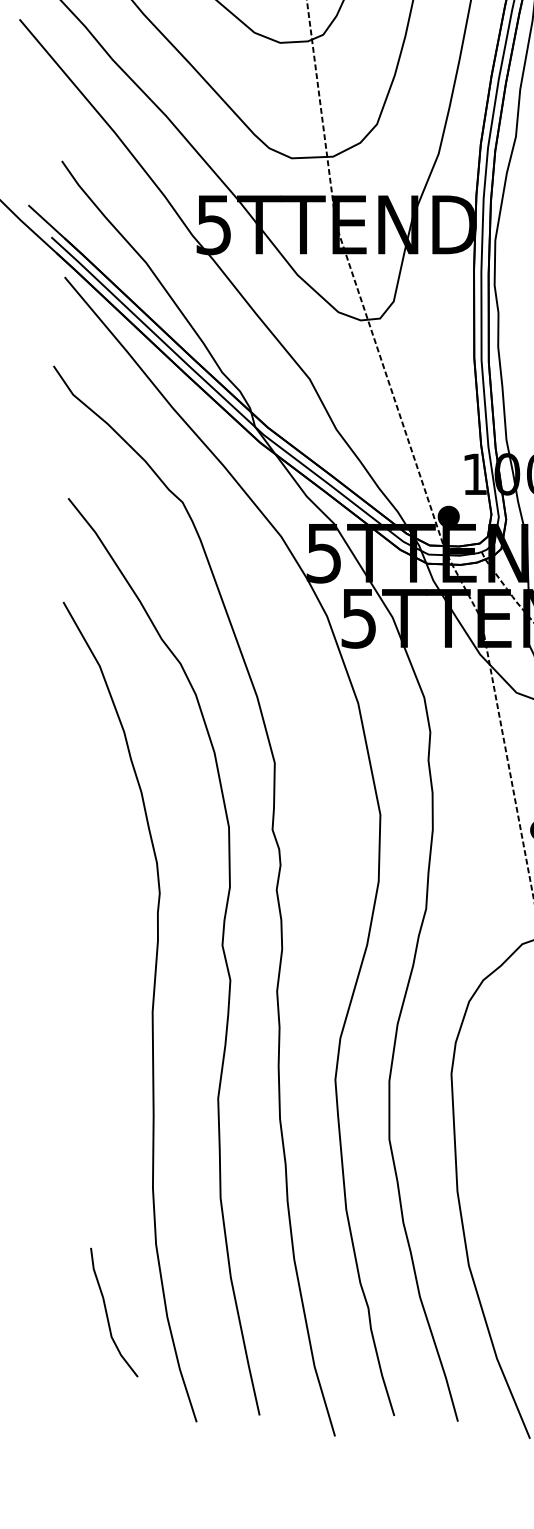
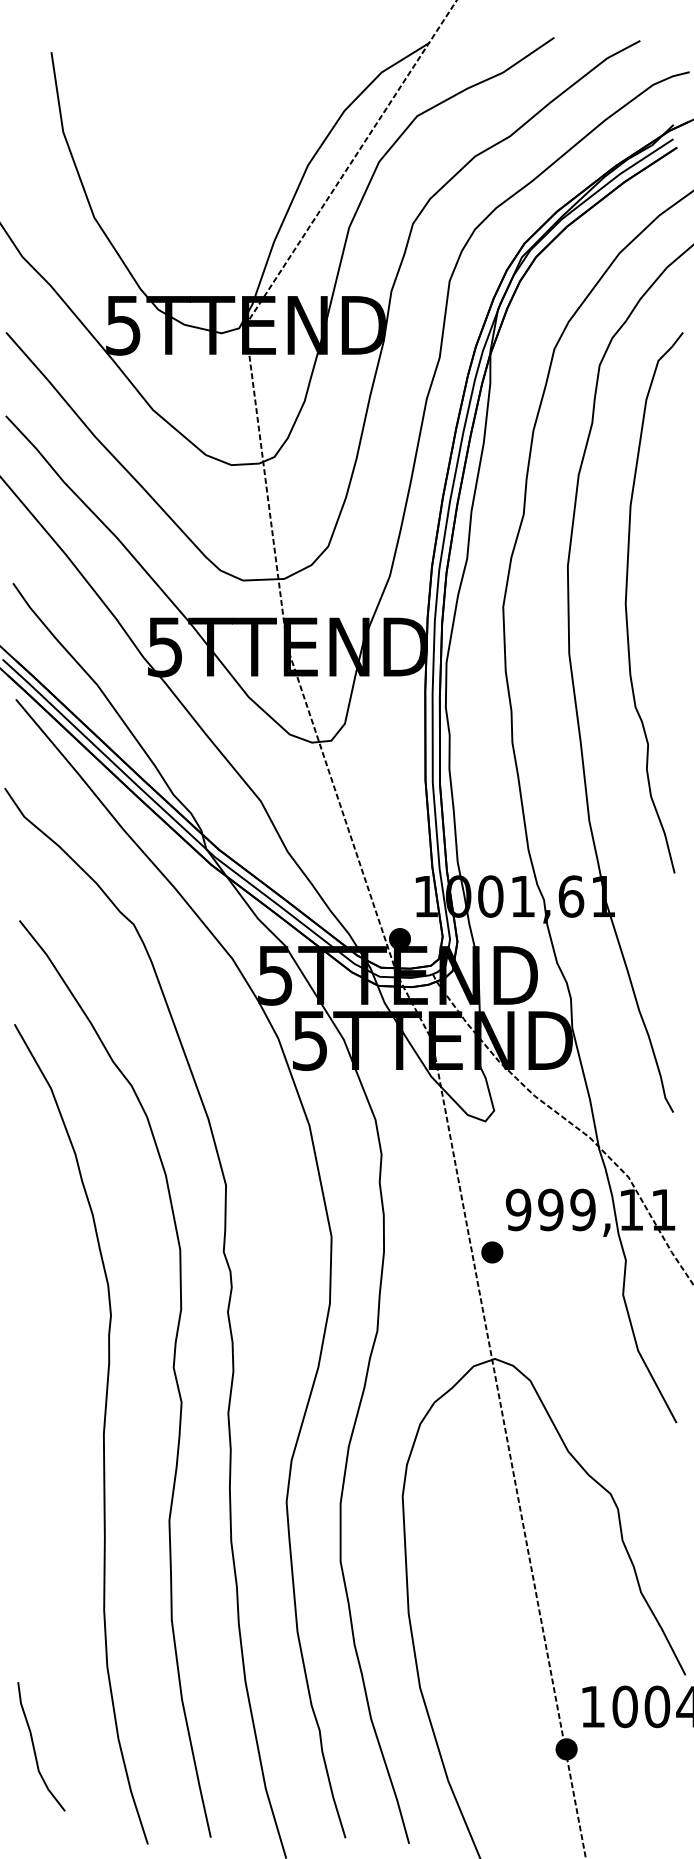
curve: (108, 1315) -> (35, 1749), moved

